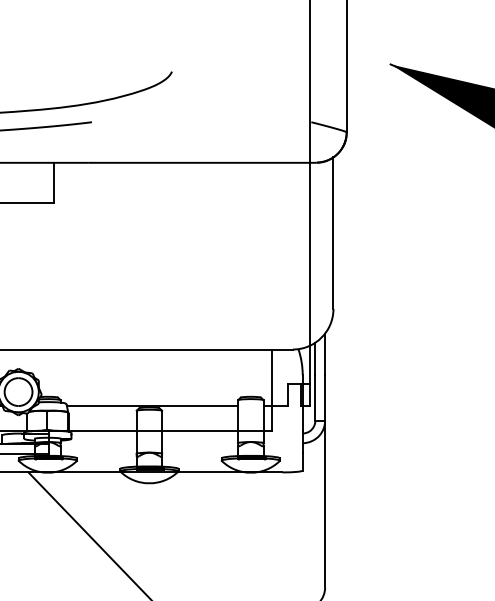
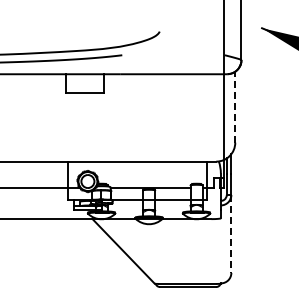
line: (333, 231) -> (235, 106), solid -> dashed
line: (325, 505) -> (231, 234), solid -> dashed

